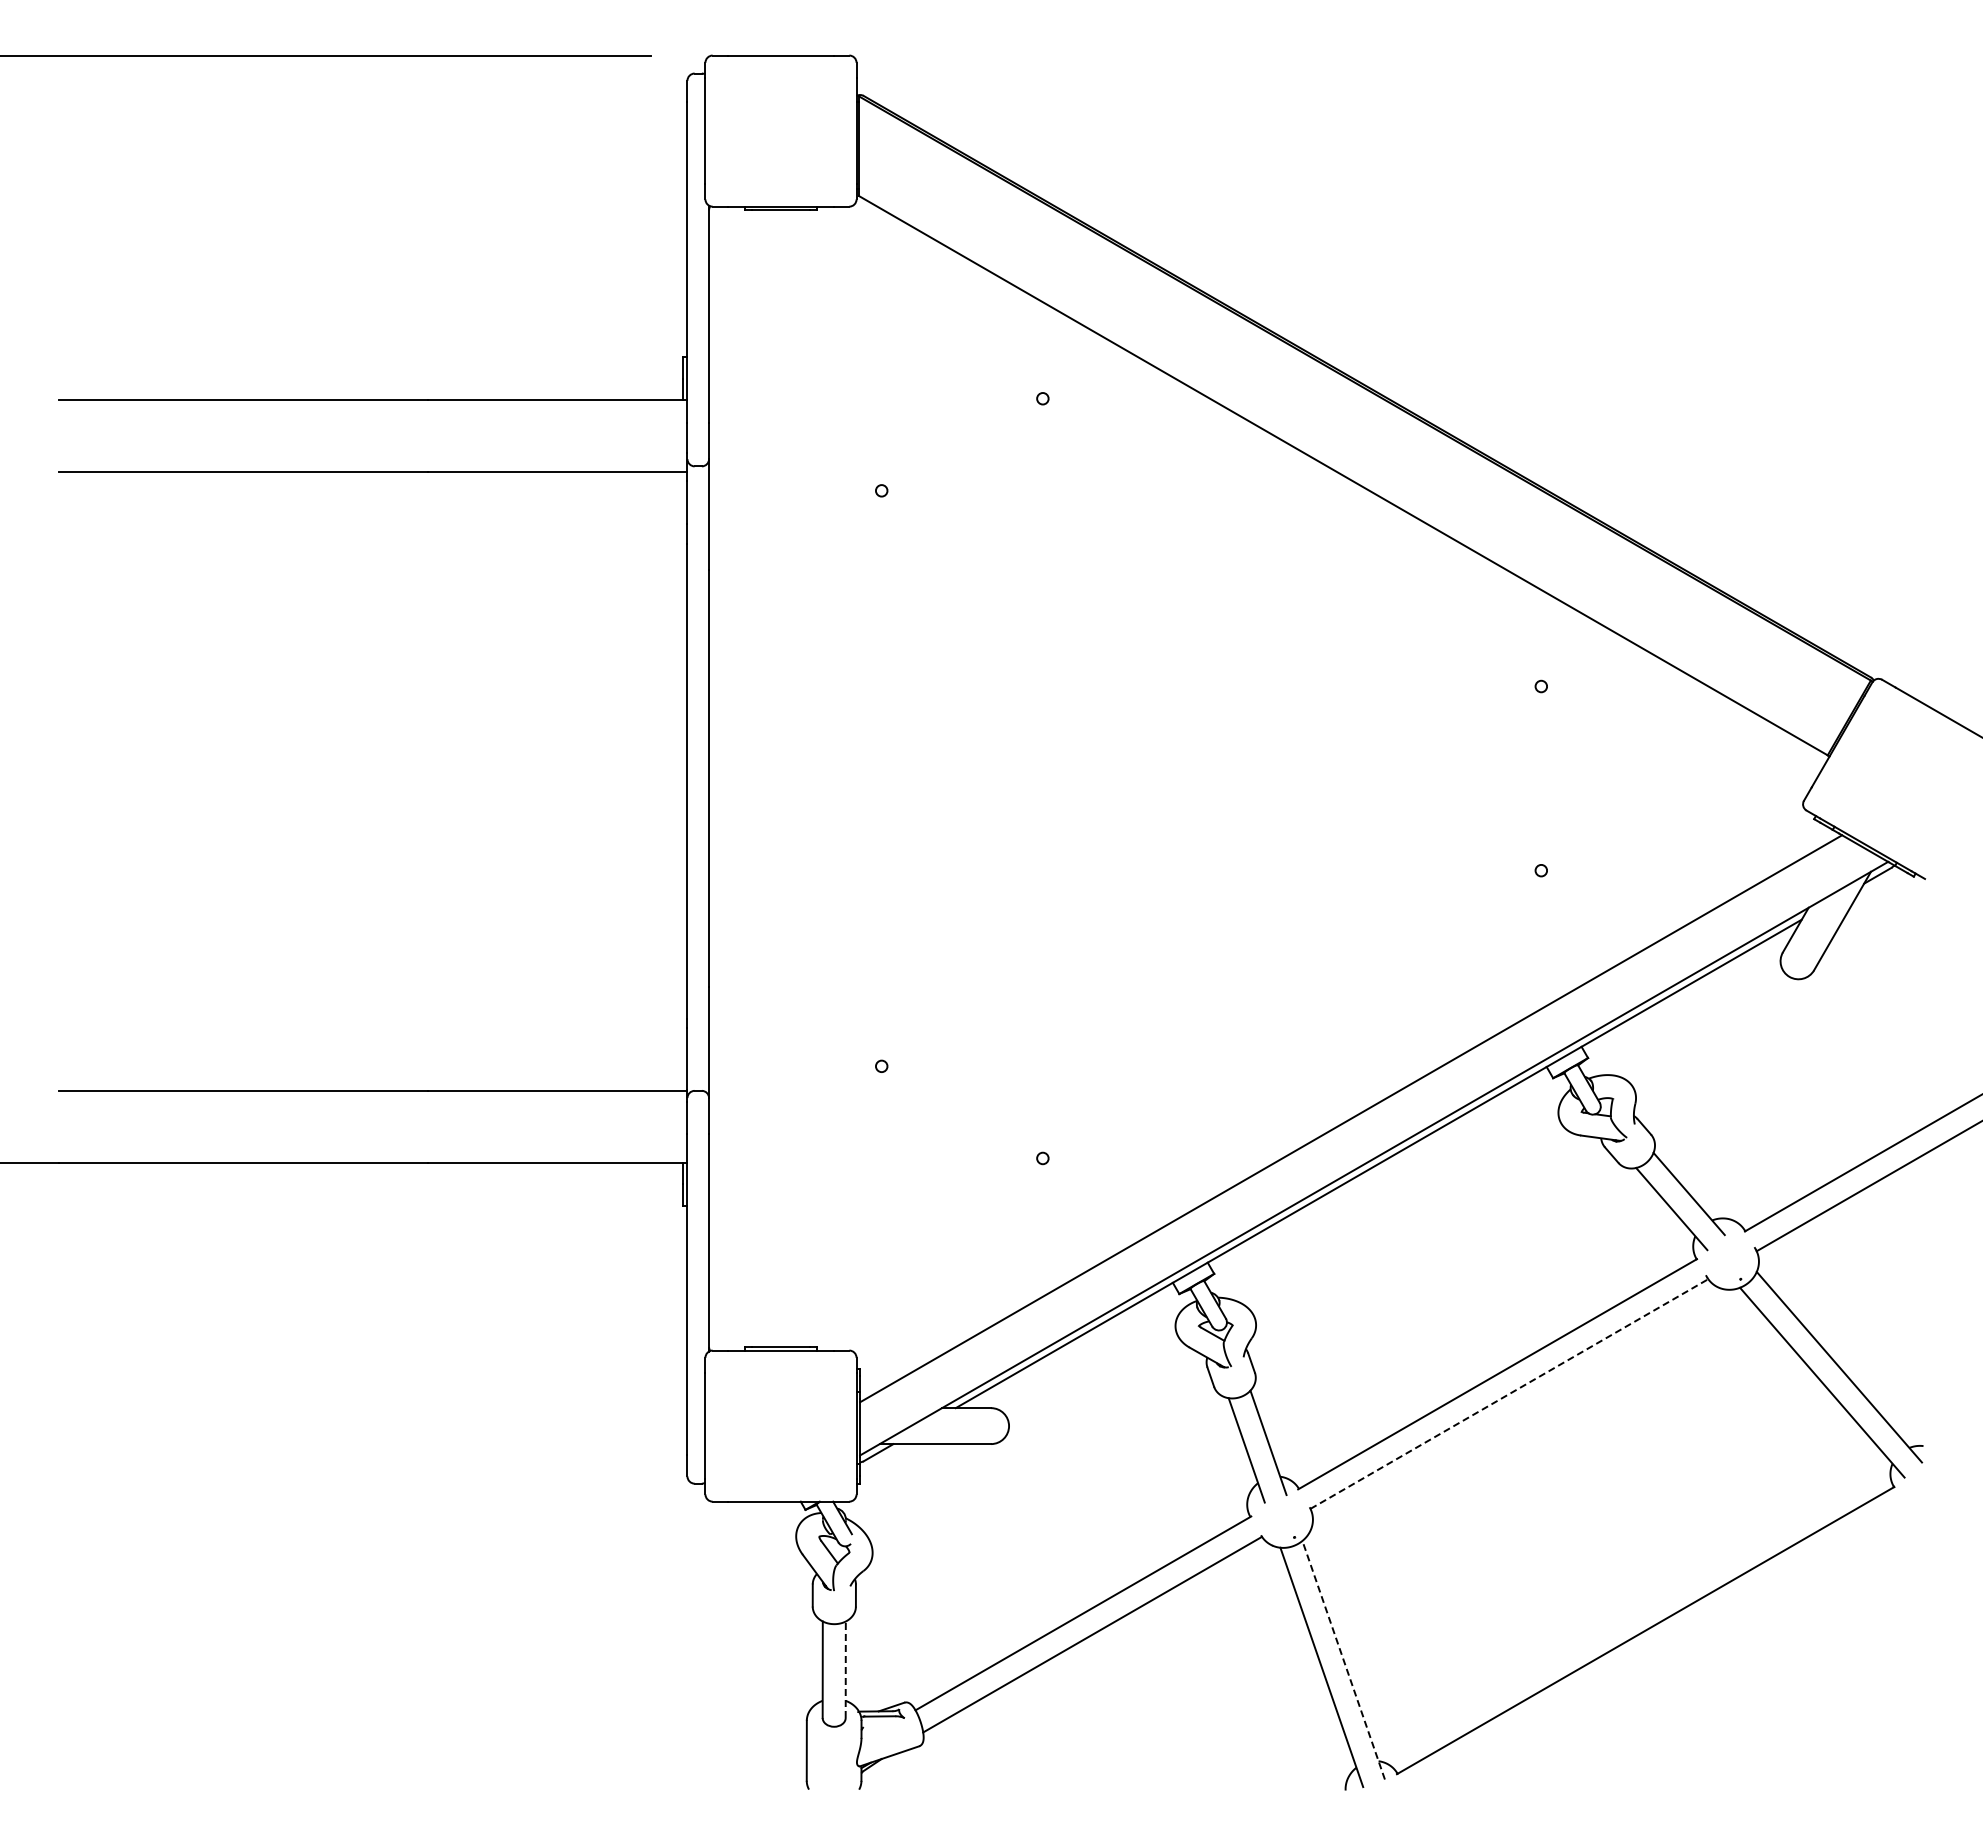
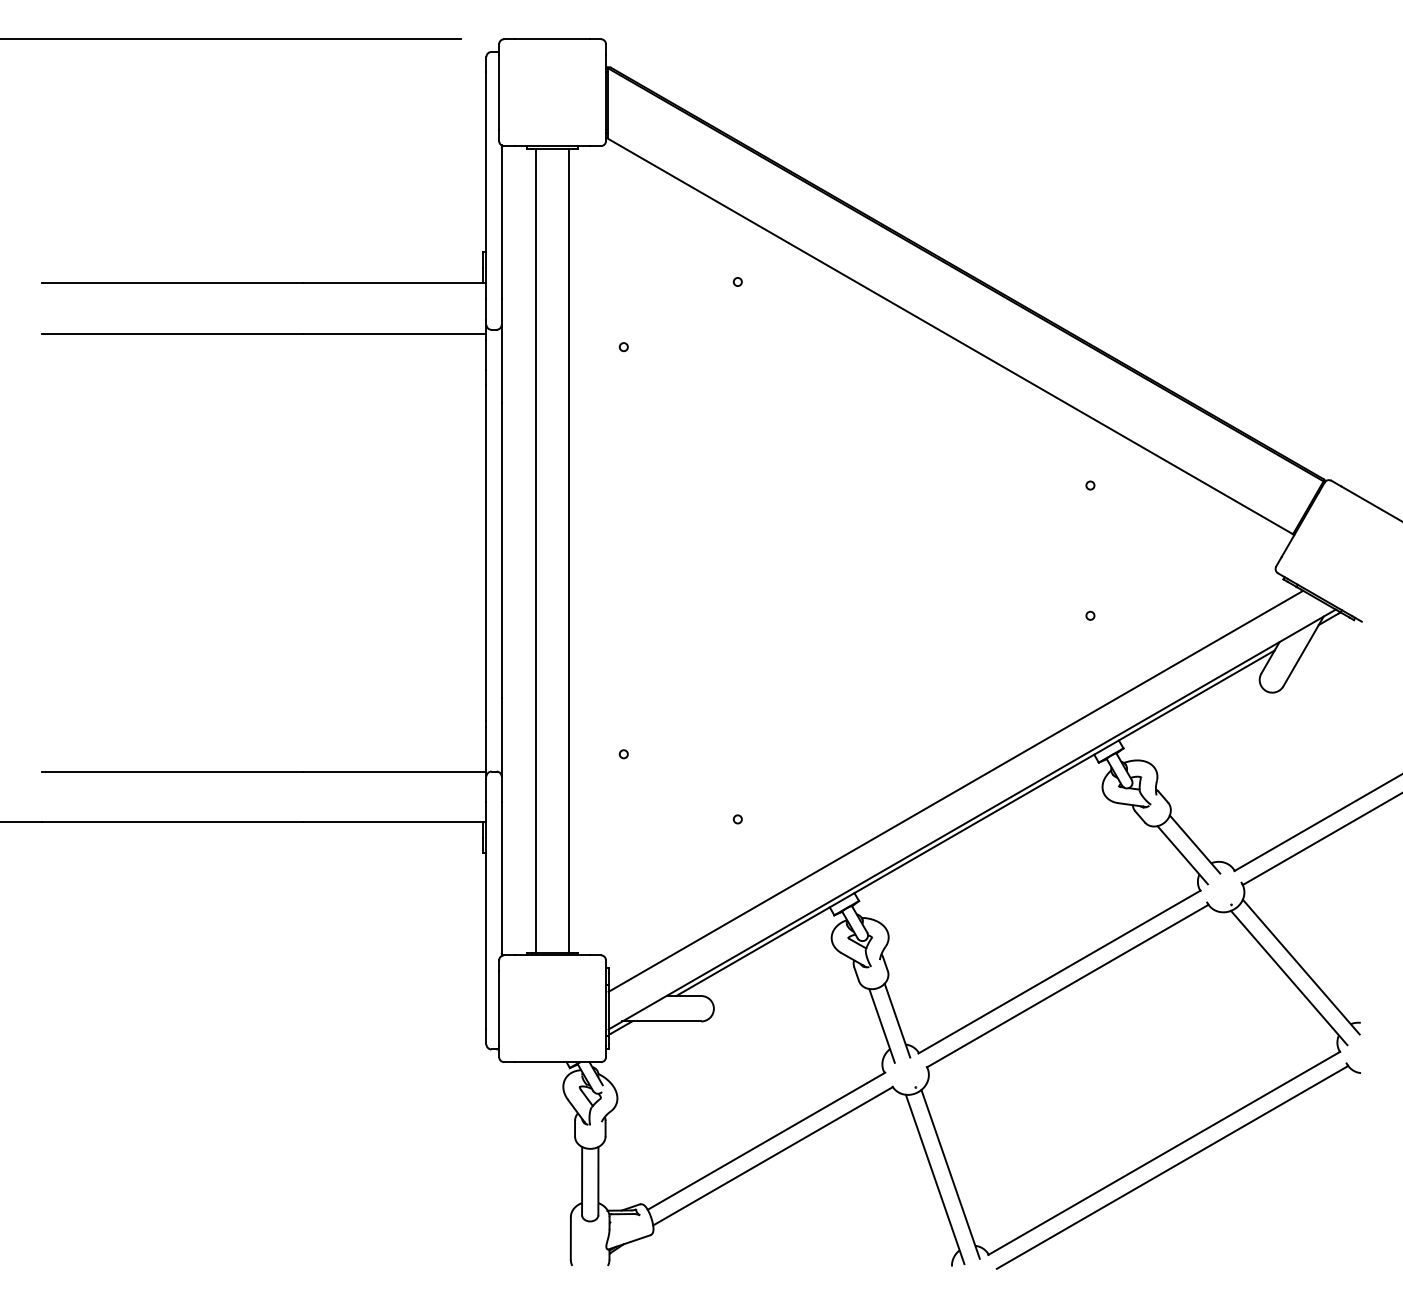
line: (757, 778) -> (535, 550), added
line: (804, 778) -> (569, 550), added
line: (1509, 1394) -> (1067, 986), dashed -> solid
part: (1665, 1648) -> (1178, 1166), added
line: (1343, 1659) -> (950, 1173), dashed -> solid
line: (845, 1669) -> (598, 1180), dashed -> solid

